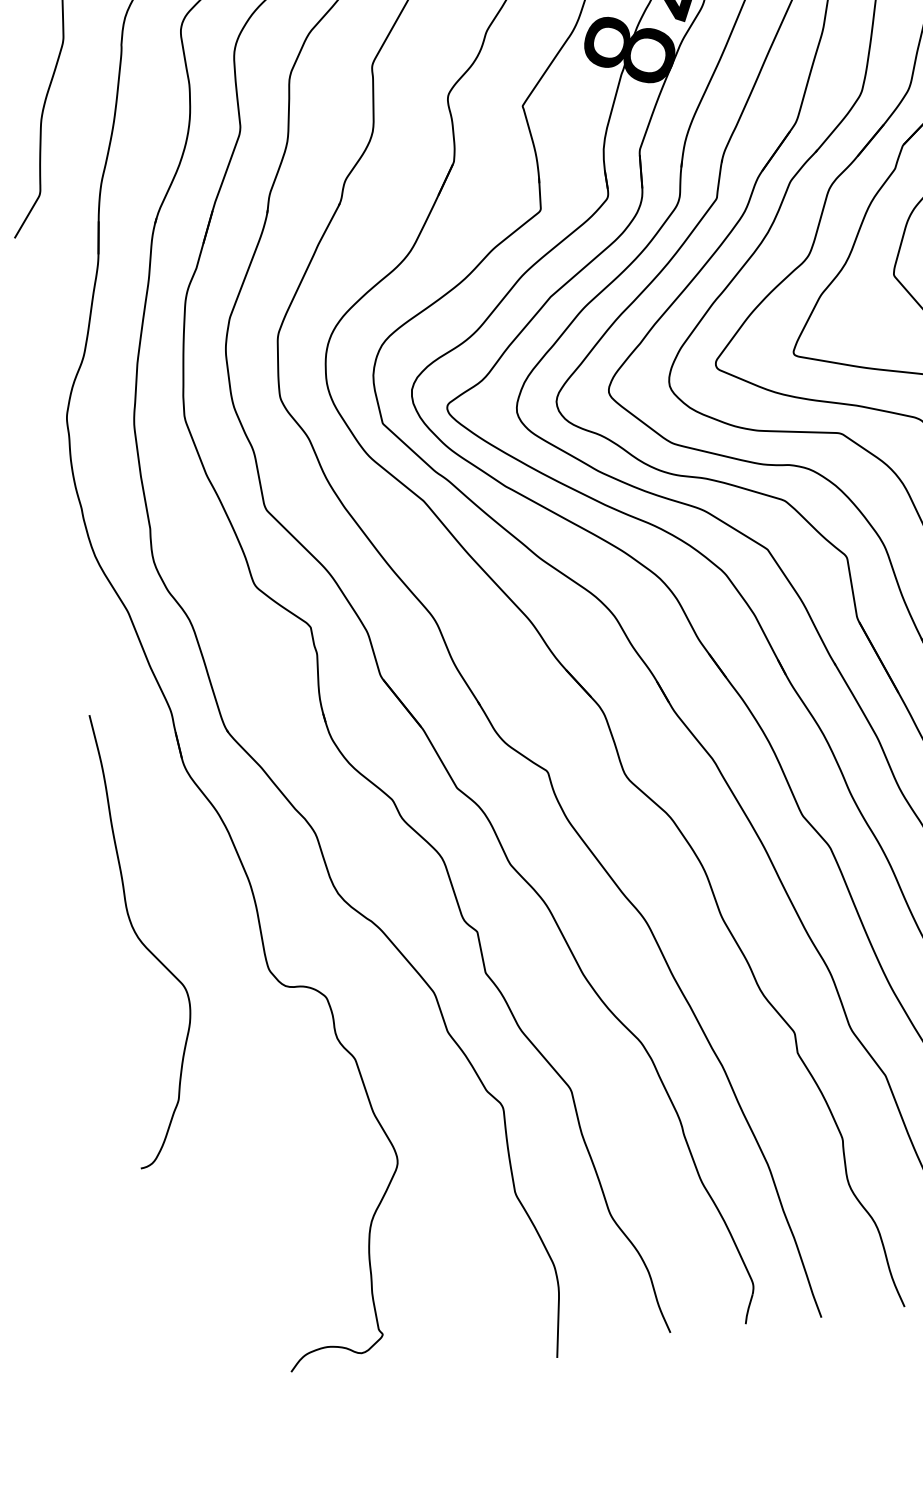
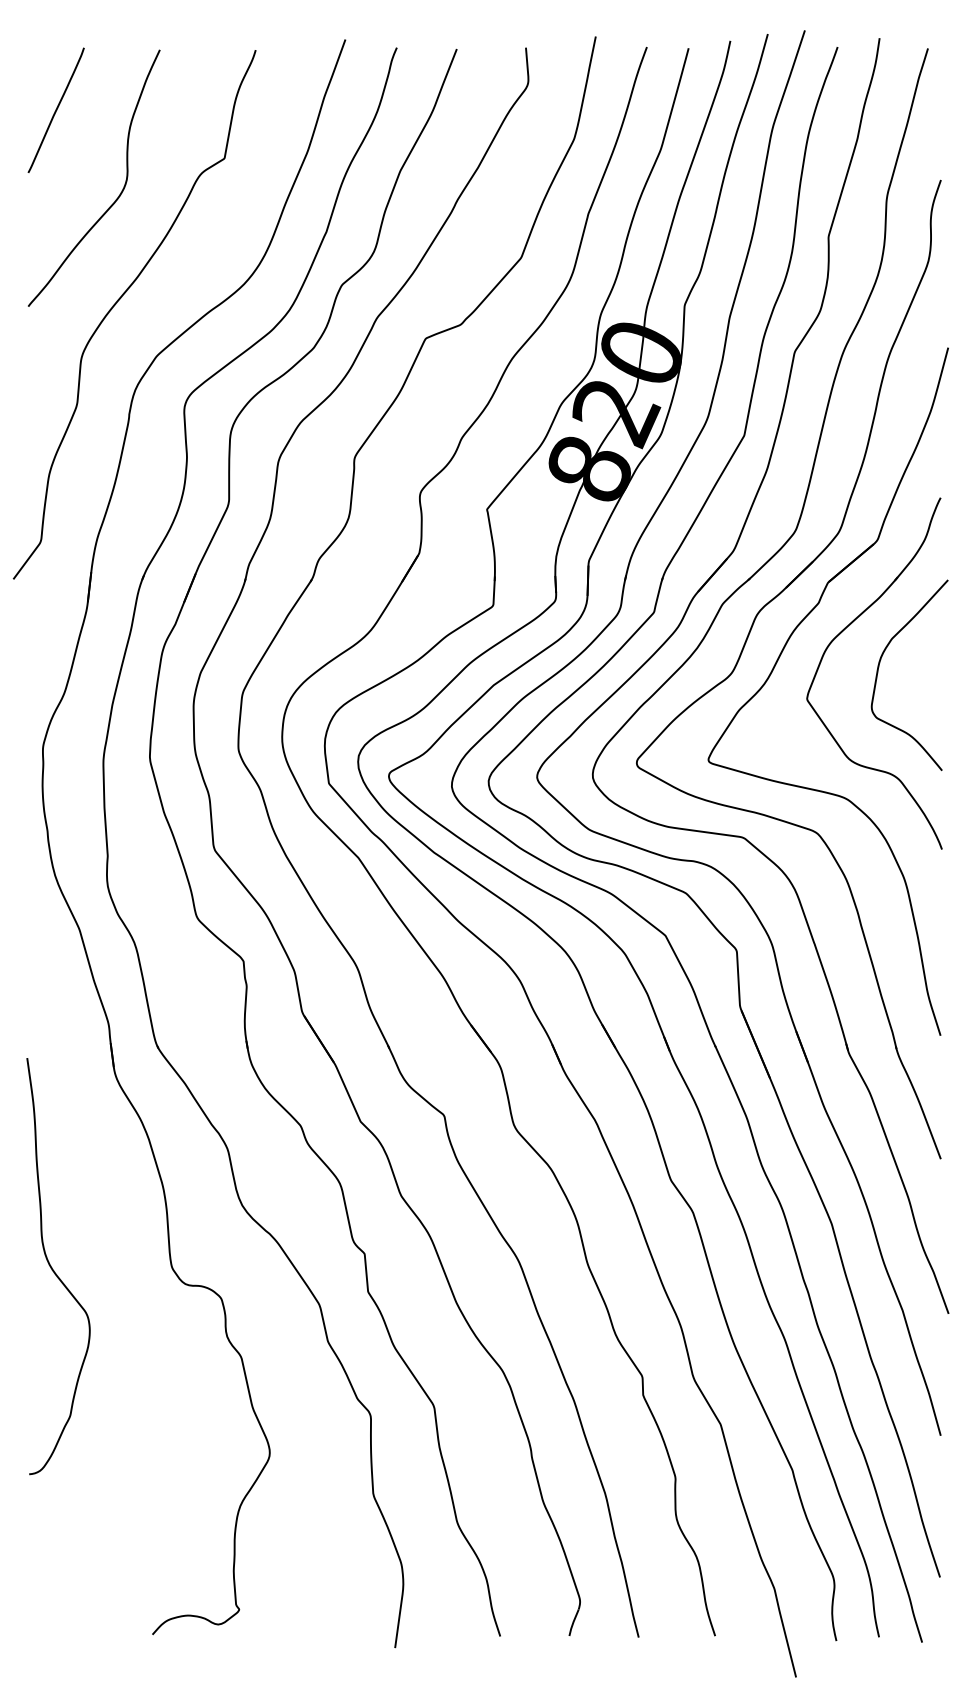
curve: (144, 943) -> (54, 1270), moved

